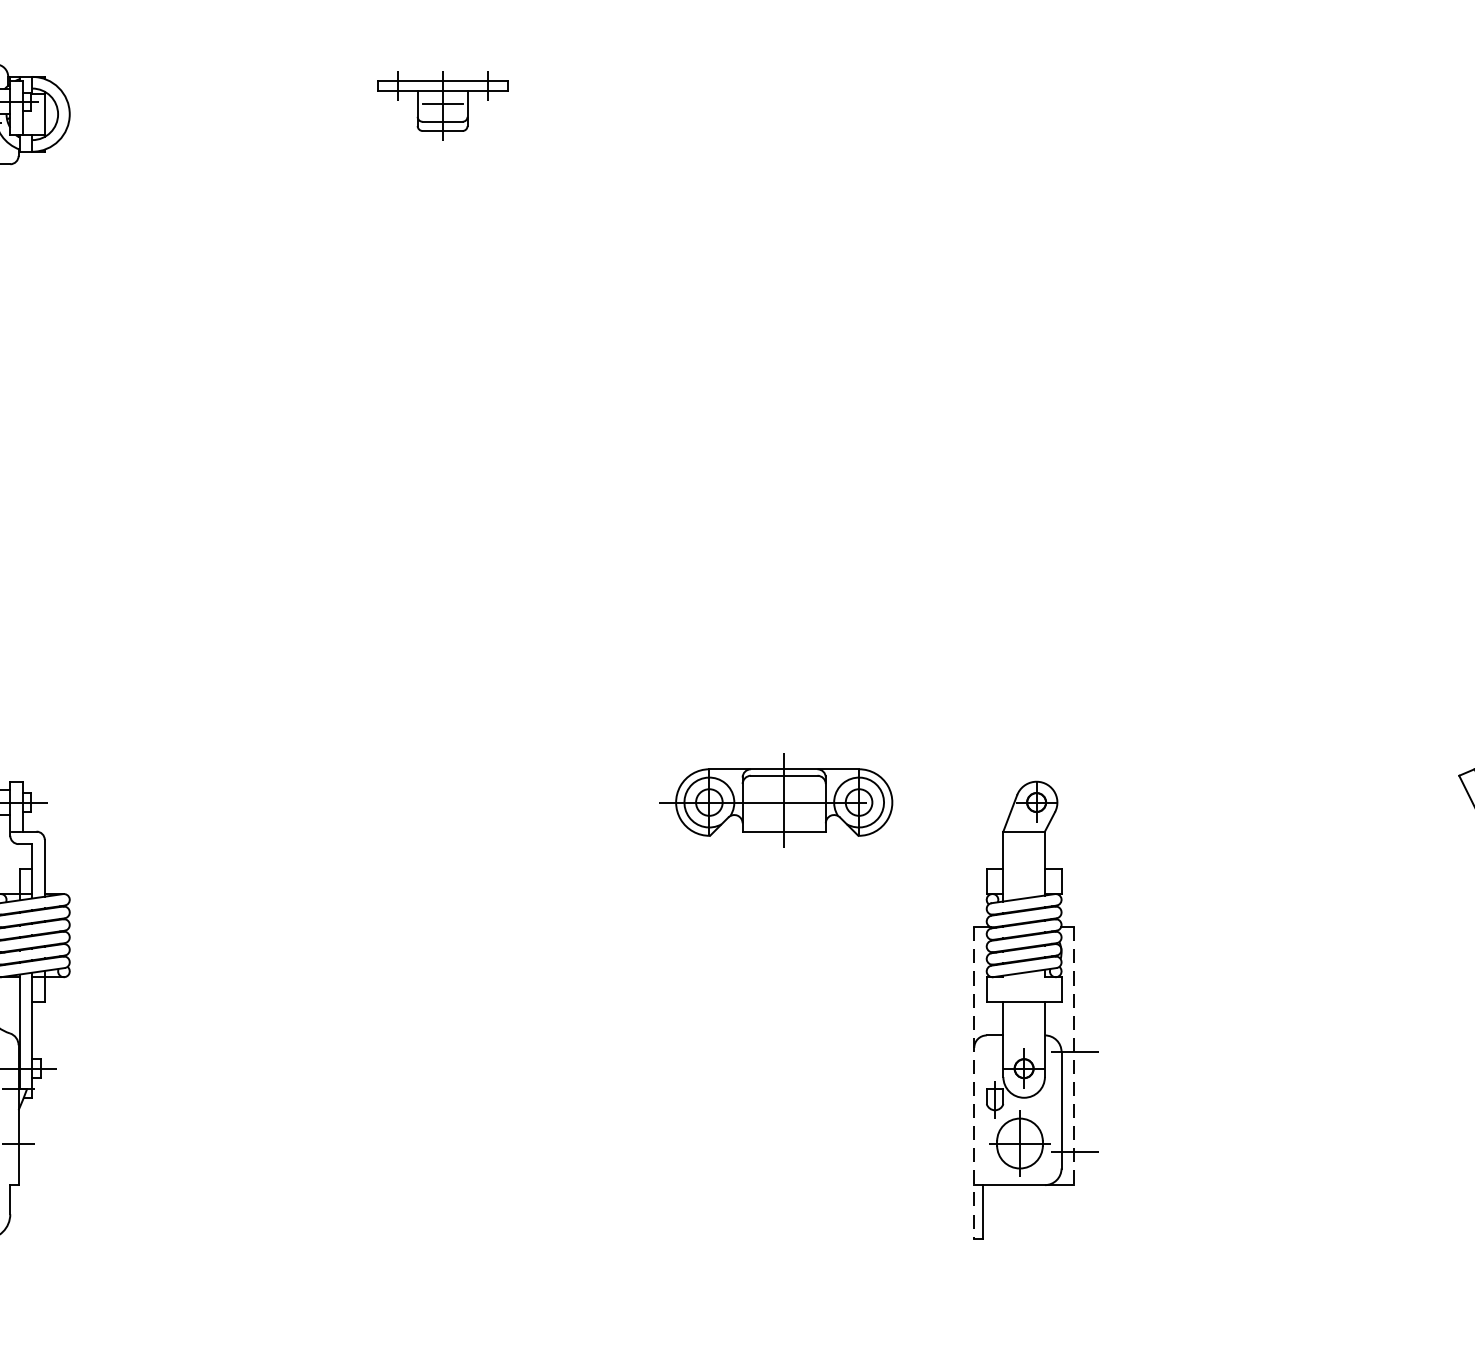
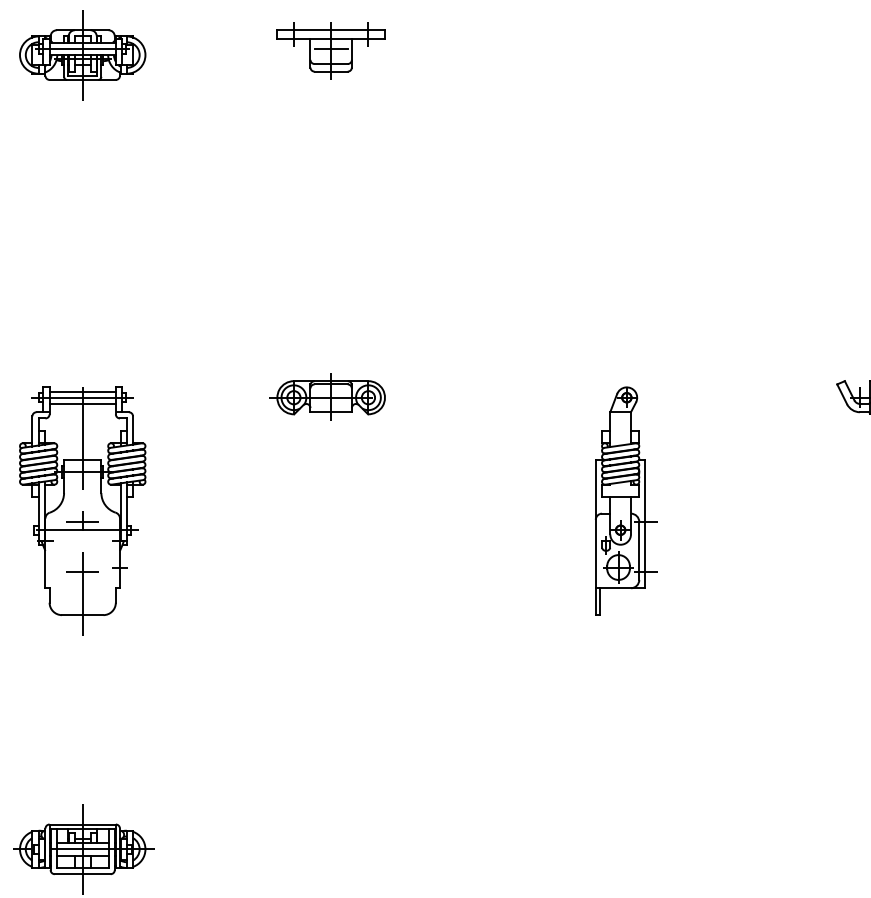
part: (441, 105) -> (330, 50), size x1.67
part: (776, 800) -> (327, 396), moved
line: (1074, 1057) -> (645, 524), dashed -> solid
line: (973, 1083) -> (595, 537), dashed -> solid

